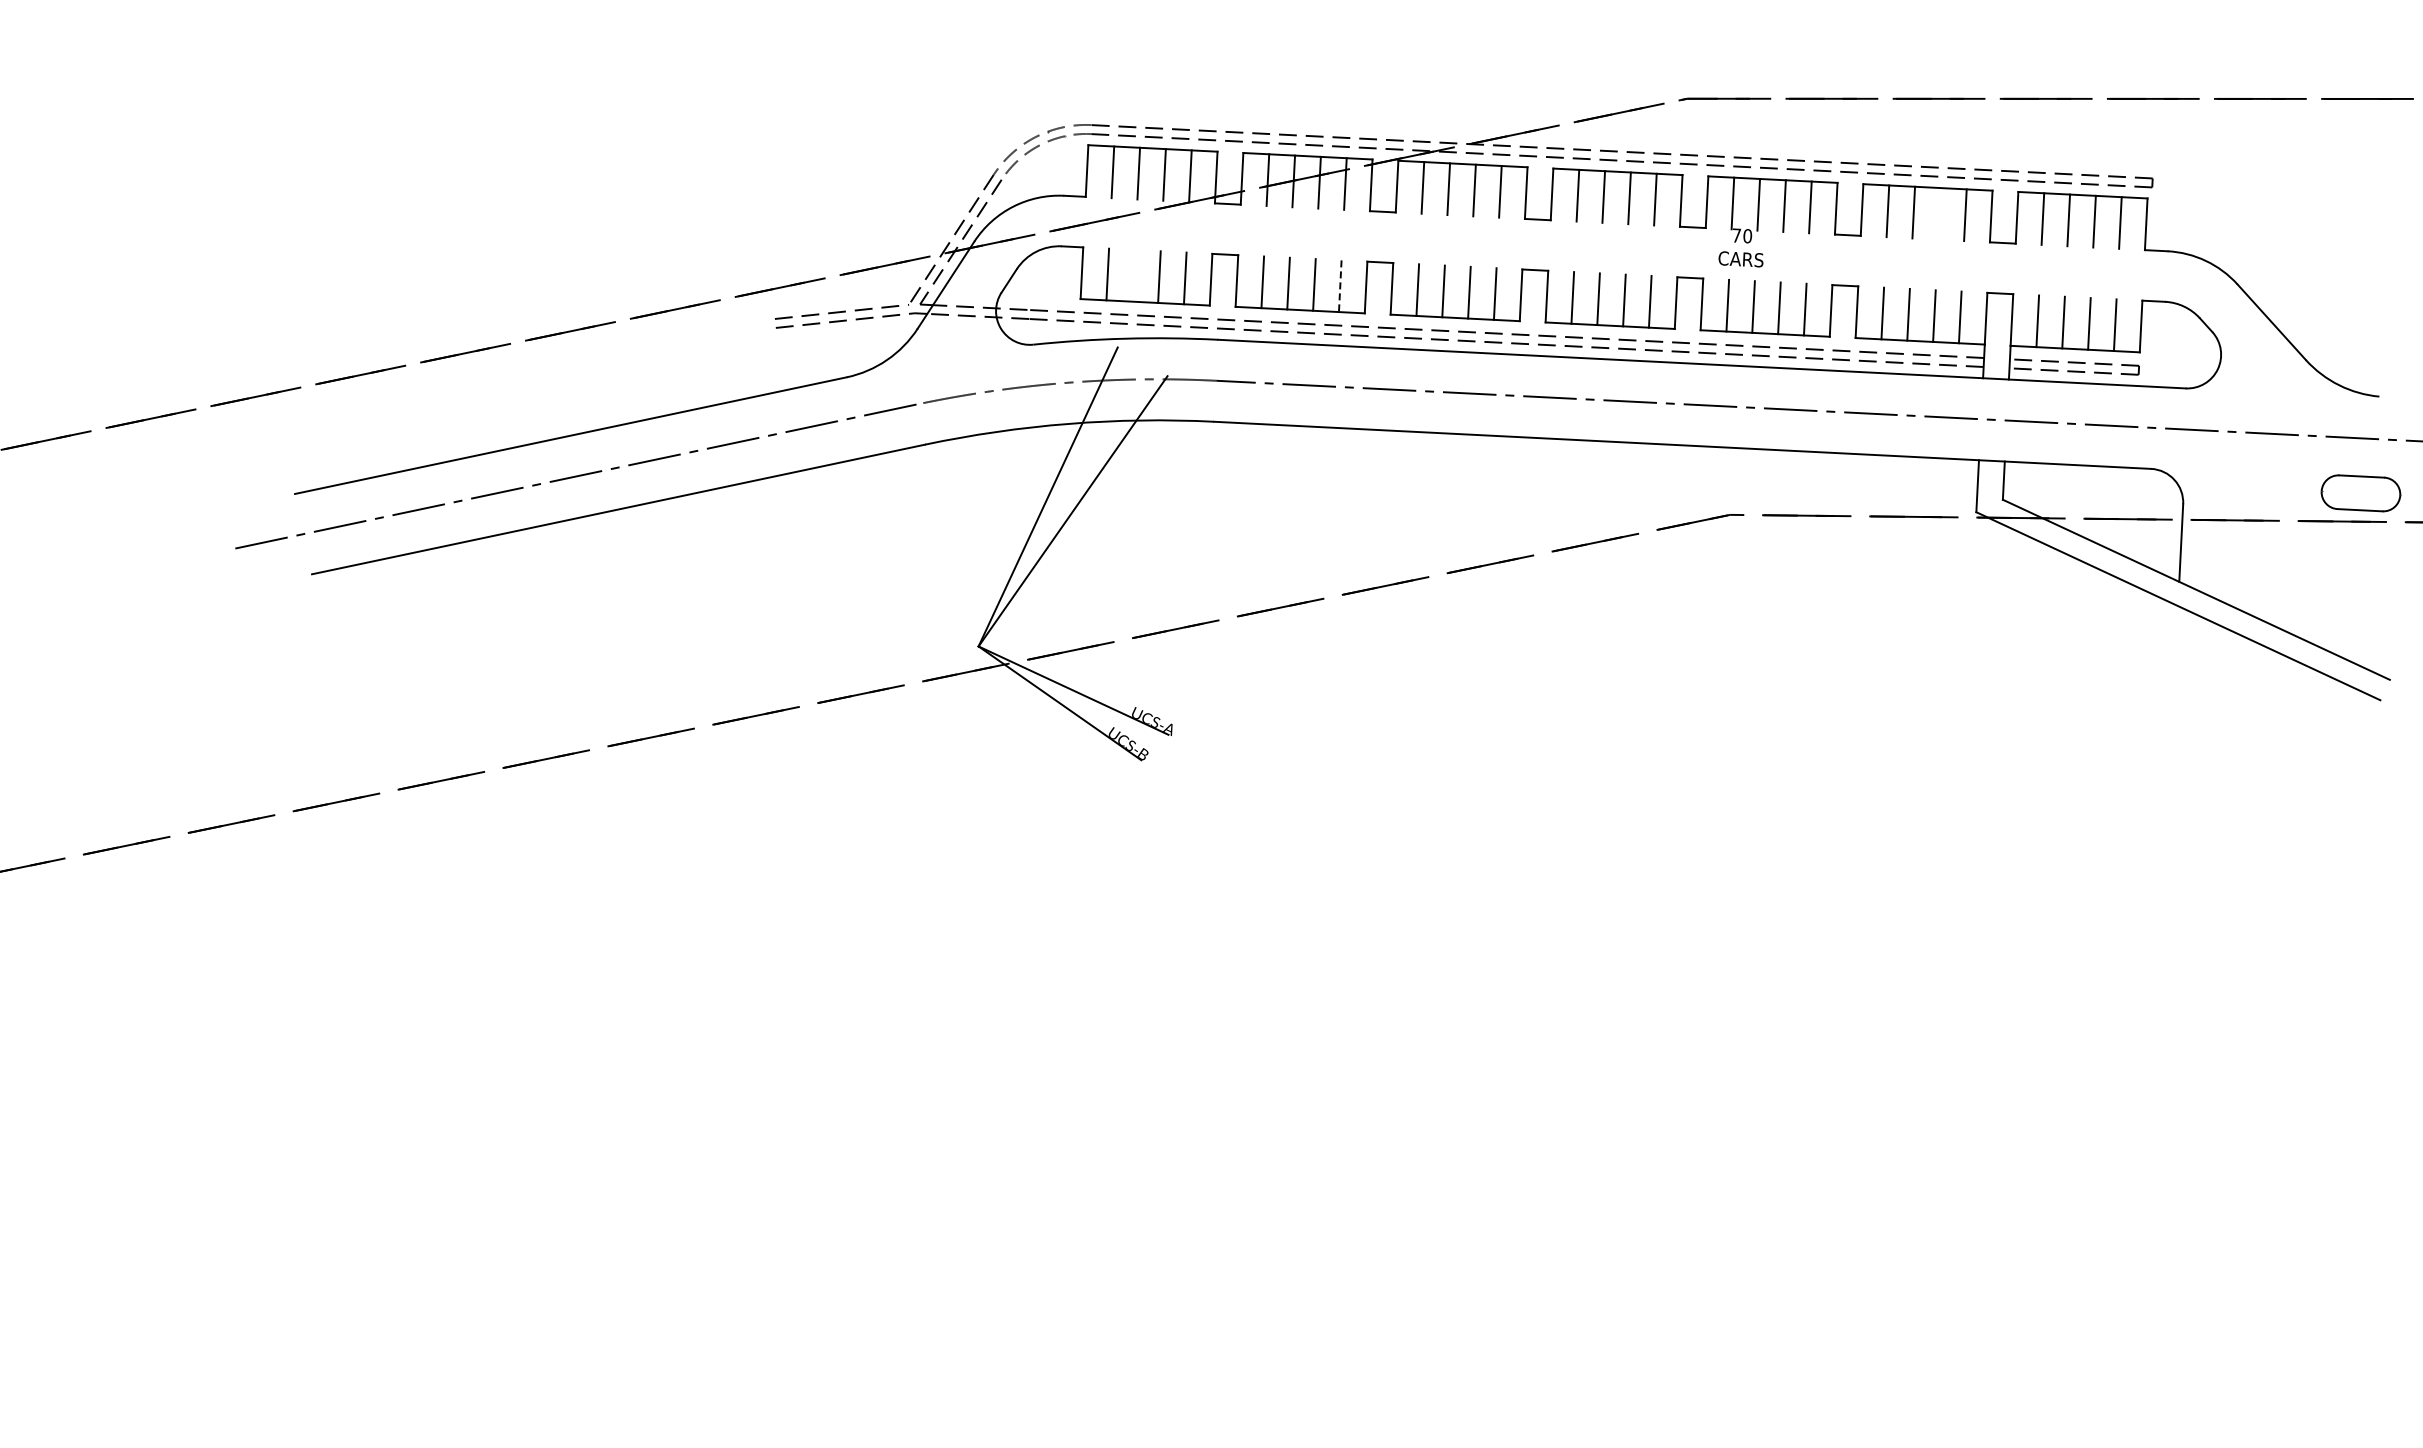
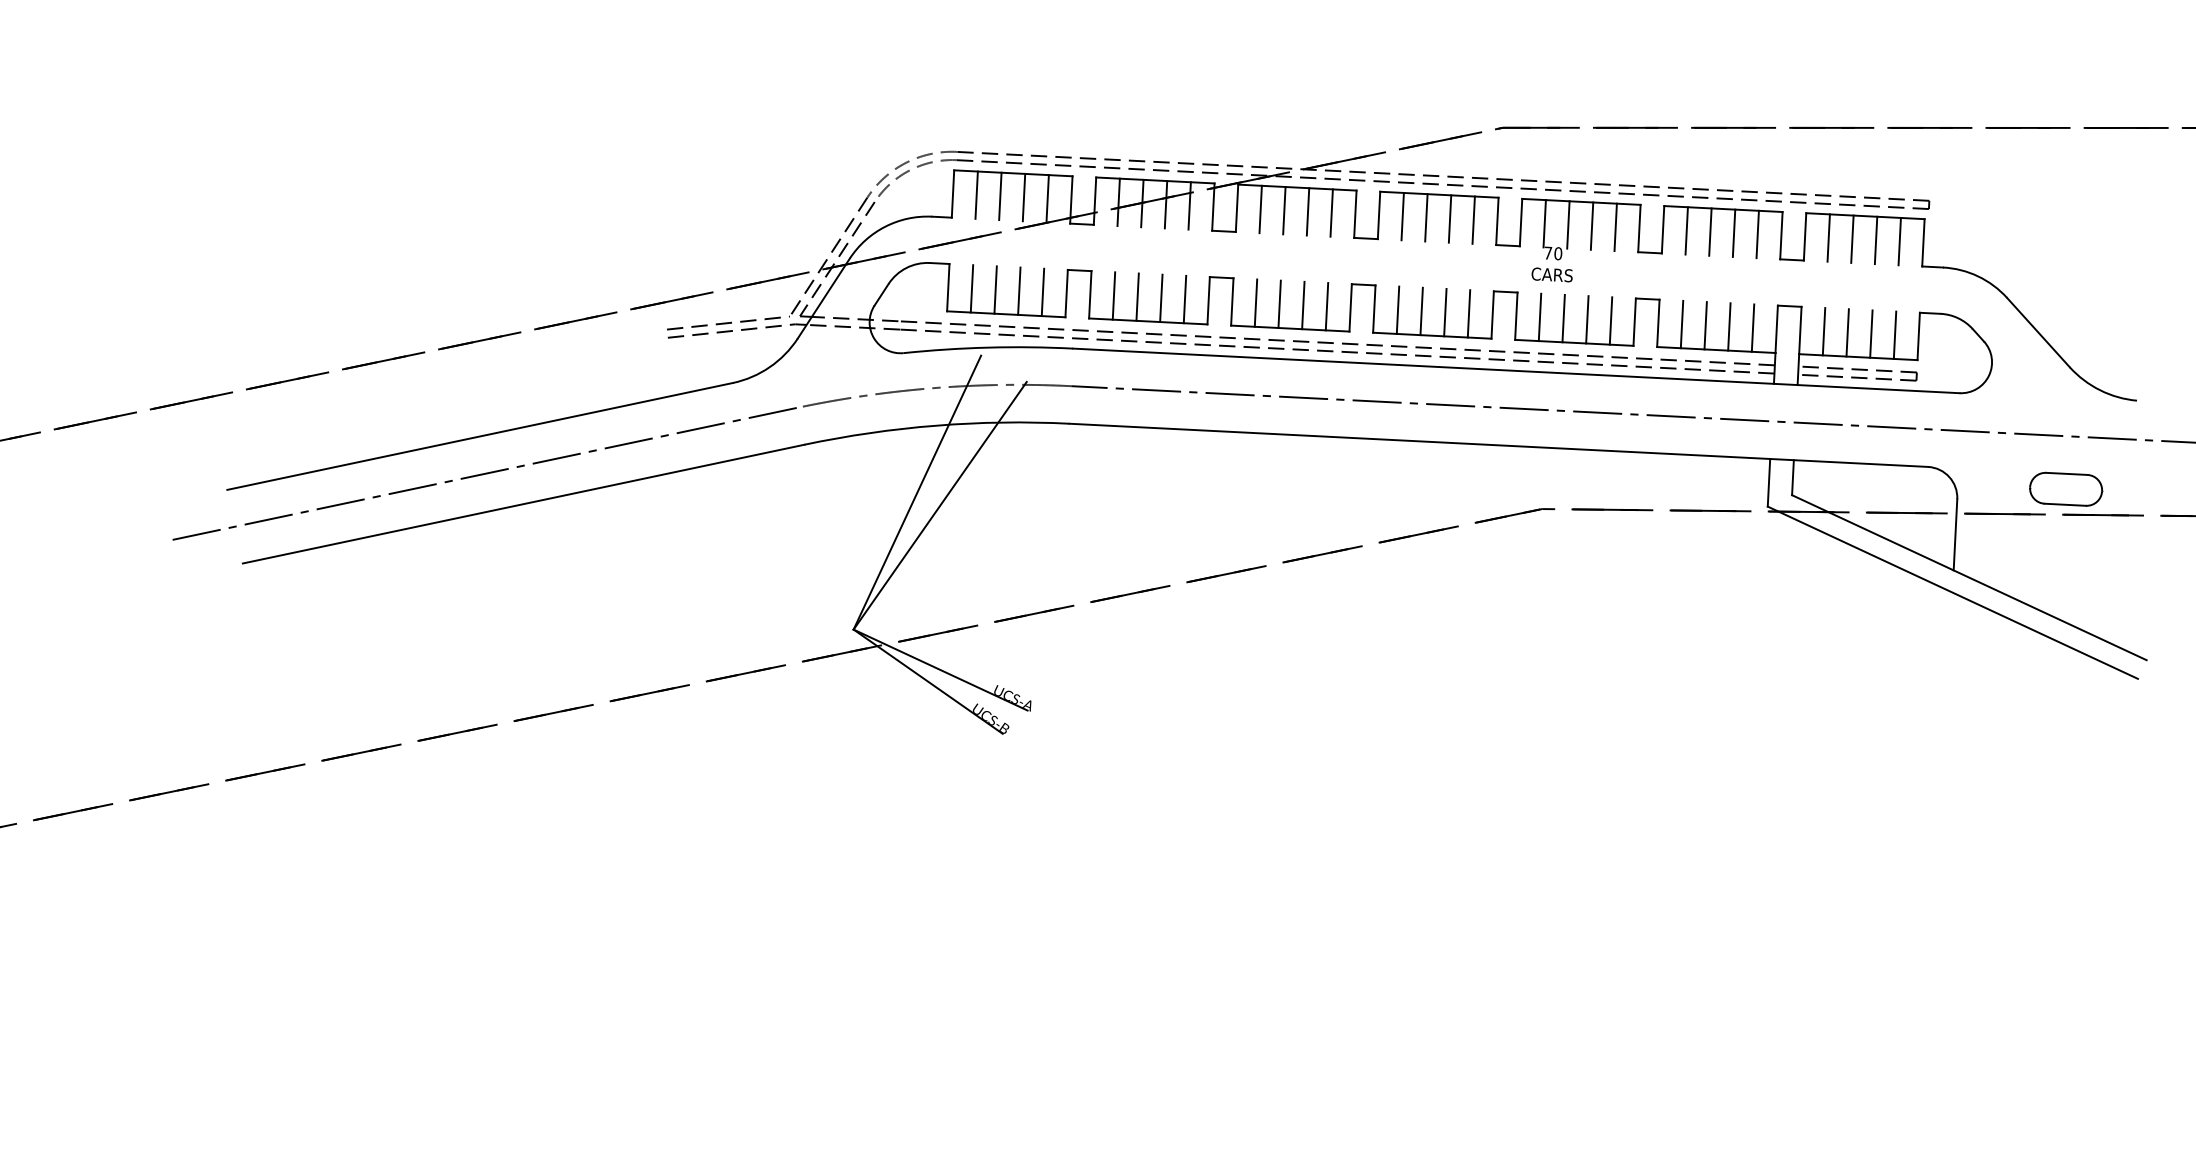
line: (1939, 213) -> (1734, 232), added
line: (1133, 275) -> (995, 289), added
line: (1340, 286) -> (1185, 299), dashed -> solid
part: (2360, 493) -> (2065, 489), moved

